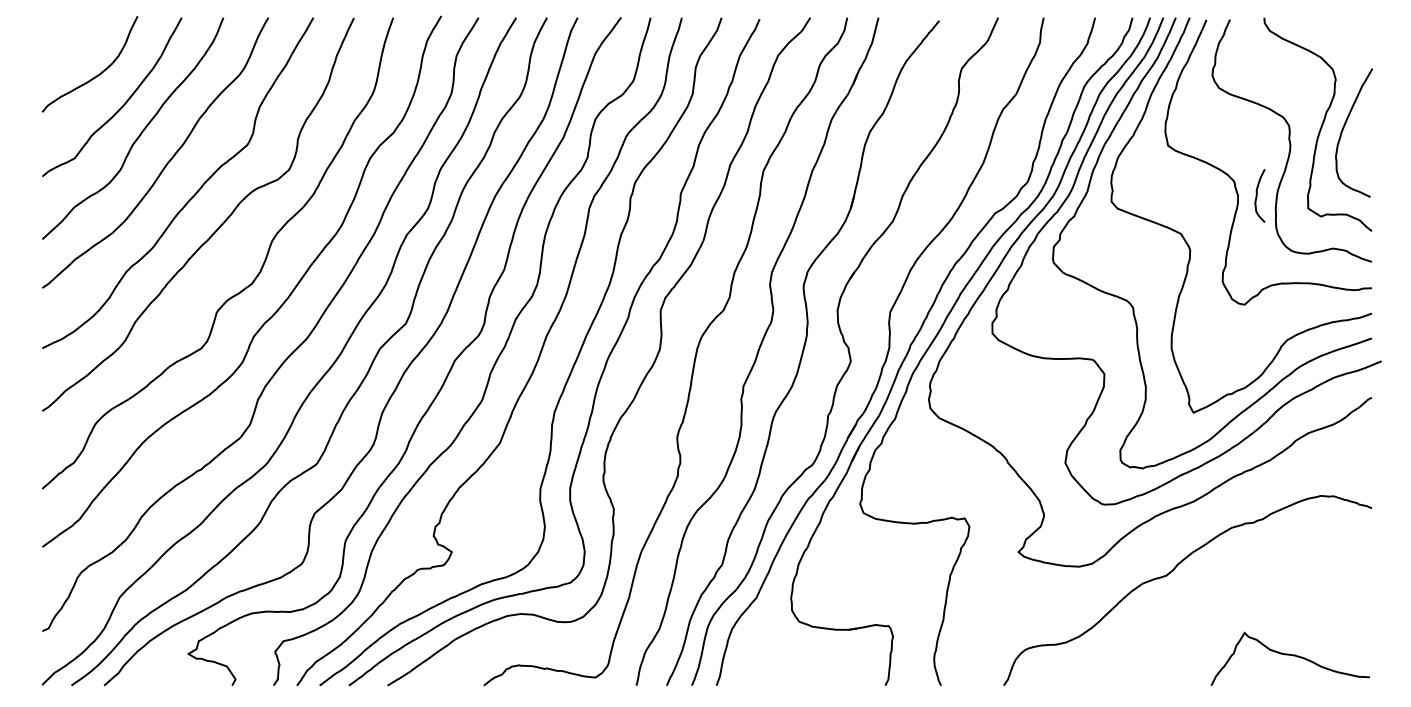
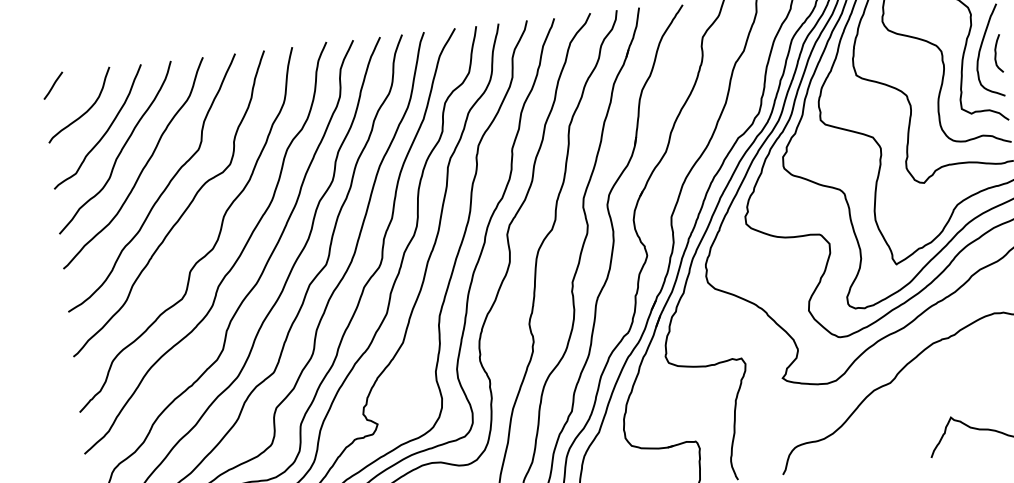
line: (56, 33) -> (52, 85), added
curve: (1257, 195) -> (996, 53), moved

